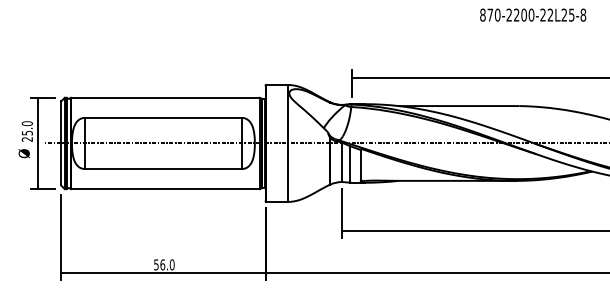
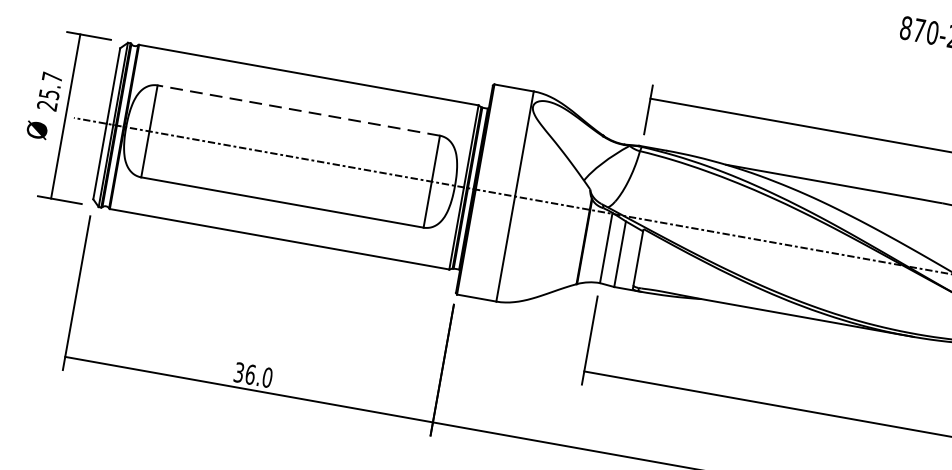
line: (163, 117) -> (299, 109), solid -> dashed
text: (26, 123) -> (50, 76), 25.0 -> 25.7
text: (156, 263) -> (239, 370), 56.0 -> 36.0

